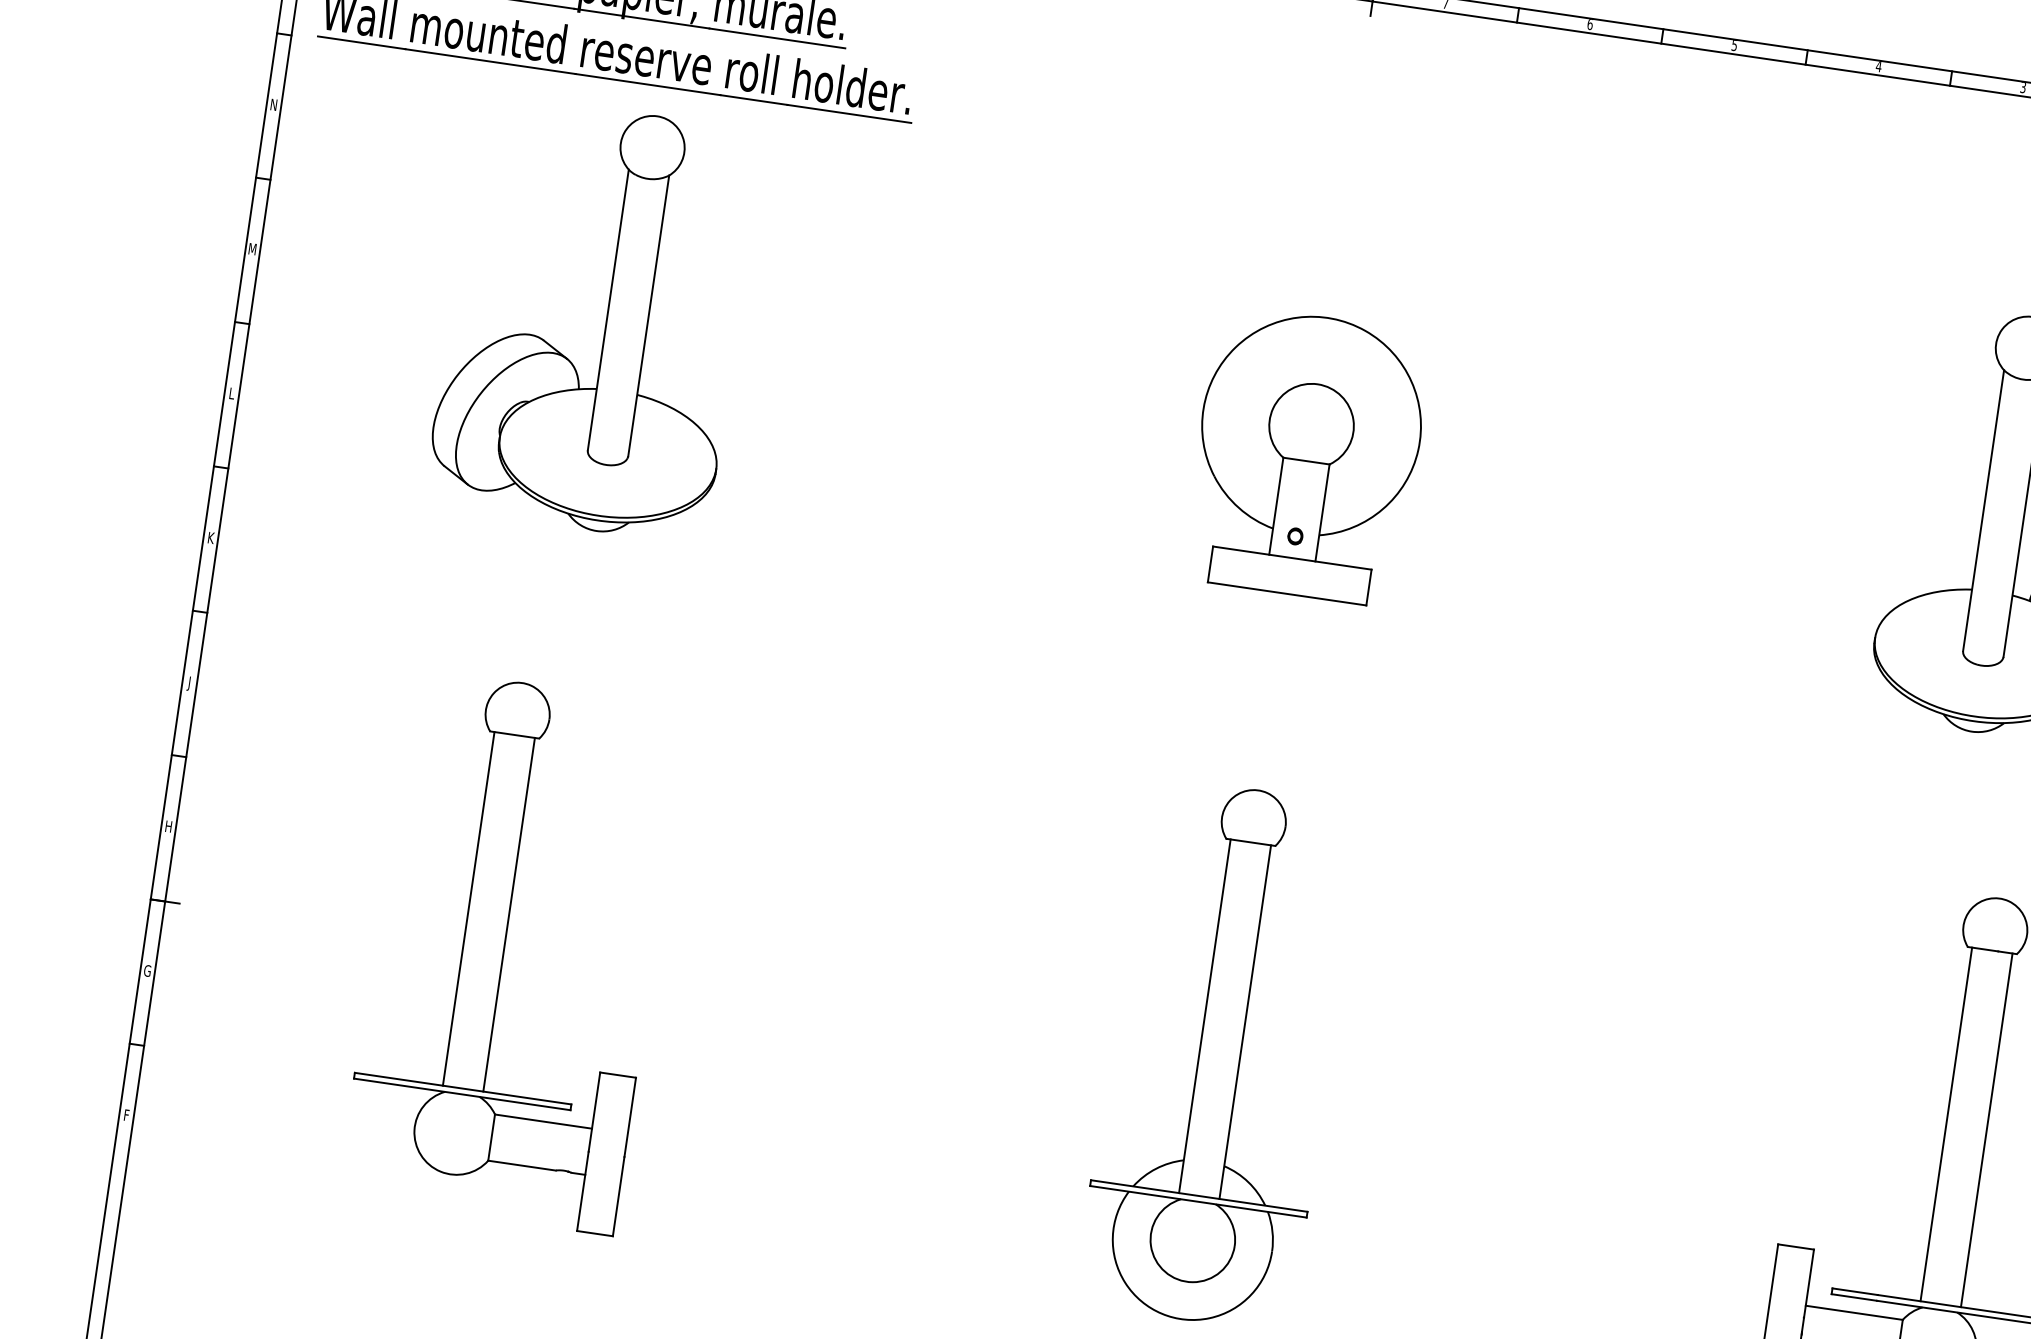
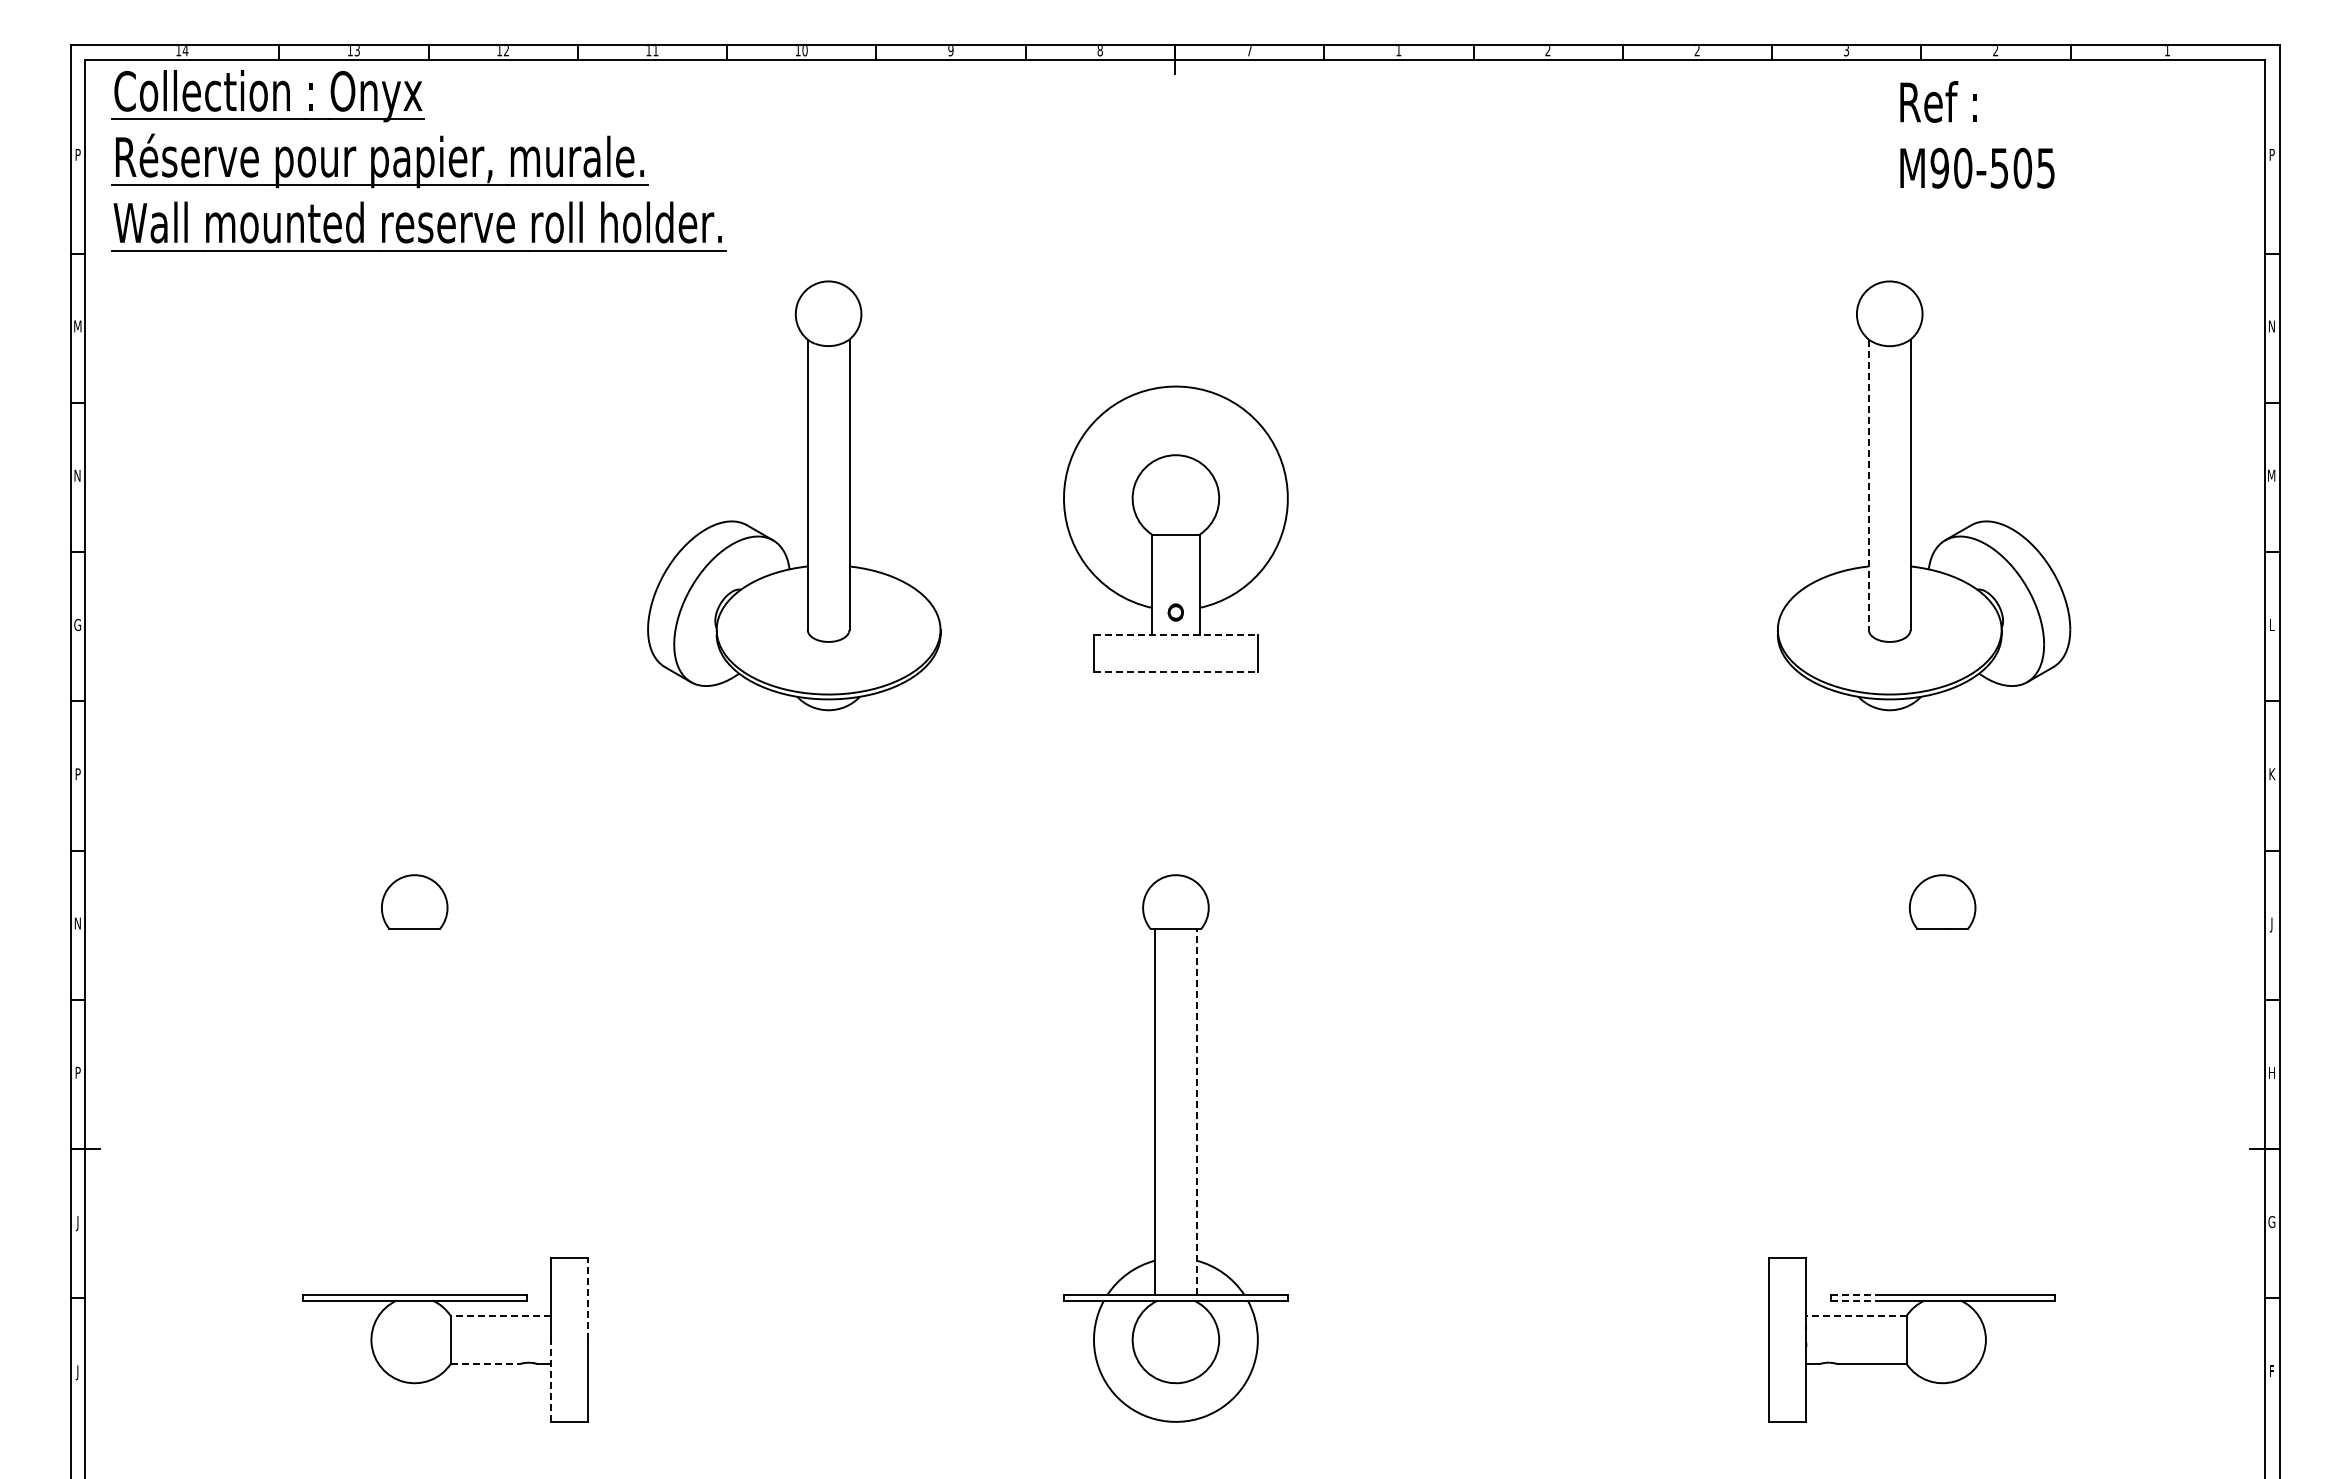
text: (1589, 25) -> (1398, 51), 6 -> 1
text: (1733, 46) -> (1547, 51), 5 -> 2
text: (1879, 67) -> (1697, 51), 4 -> 2
text: (273, 104) -> (77, 326), N -> M
text: (252, 248) -> (77, 475), M -> N
part: (606, 320) -> (807, 495), moved
text: (231, 393) -> (77, 624), L -> G
line: (1983, 511) -> (1868, 485), solid -> dashed
text: (211, 538) -> (78, 774), K -> P
line: (1291, 557) -> (1175, 634), solid -> dashed
line: (1286, 593) -> (1175, 671), solid -> dashed
text: (189, 683) -> (77, 924), J -> N
text: (168, 826) -> (77, 1072), H -> P
line: (468, 908) -> (393, 1111), removed
line: (509, 914) -> (435, 1111), removed
text: (147, 972) -> (77, 1223), G -> J
line: (1244, 1021) -> (1196, 1111), solid -> dashed
text: (126, 1116) -> (77, 1372), F -> J
line: (630, 1116) -> (588, 1298), solid -> dashed
line: (543, 1121) -> (500, 1316), solid -> dashed
line: (1946, 1124) -> (1921, 1111), removed
line: (1986, 1130) -> (1963, 1111), removed
line: (521, 1165) -> (485, 1363), solid -> dashed
line: (583, 1191) -> (551, 1380), solid -> dashed
line: (1855, 1291) -> (1854, 1294), solid -> dashed
line: (1854, 1297) -> (1854, 1300), solid -> dashed
line: (1853, 1313) -> (1855, 1316), solid -> dashed

